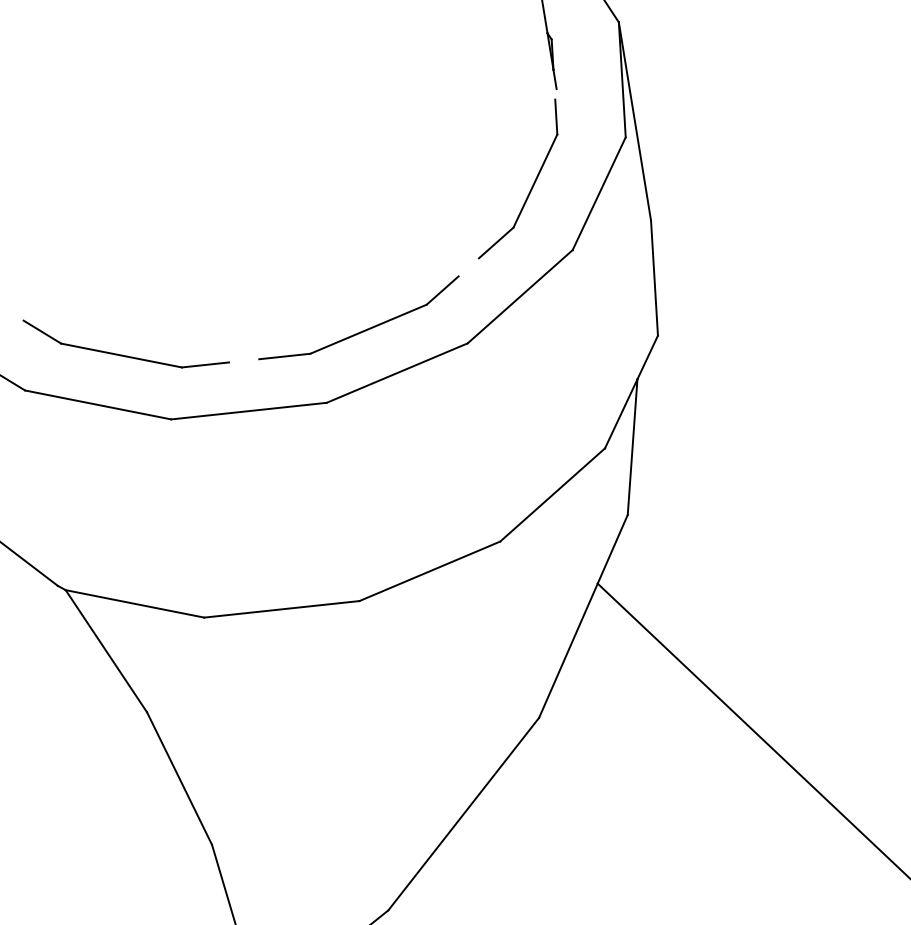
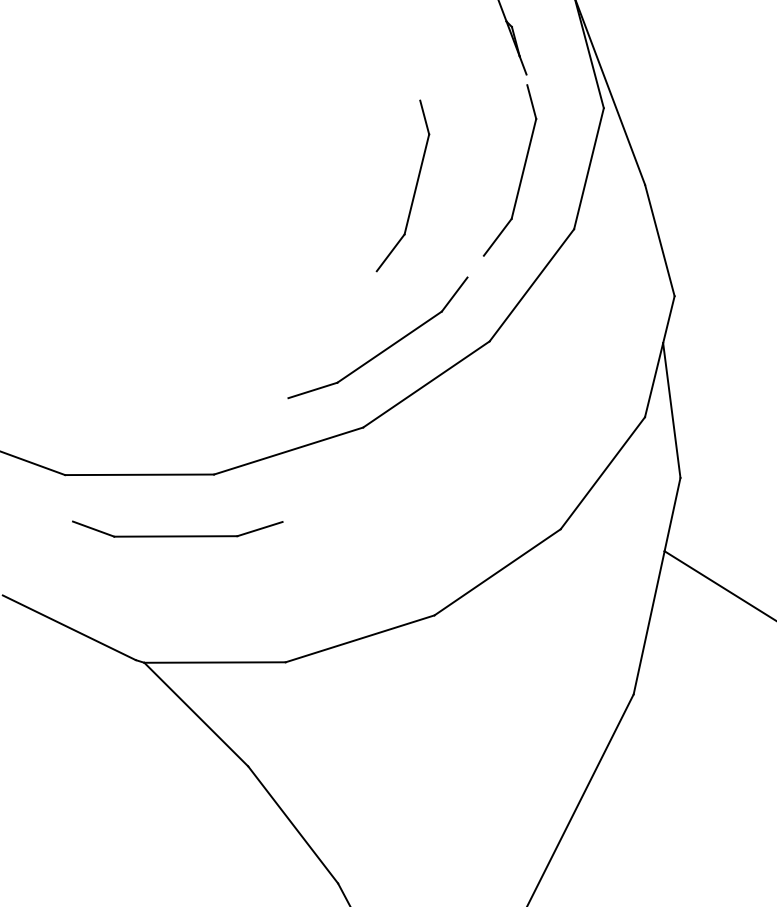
part: (424, 178) -> (414, 188), added
part: (122, 354) -> (176, 535), moved

